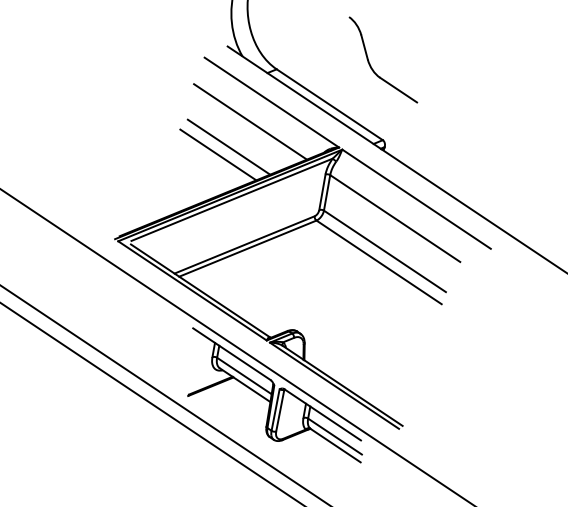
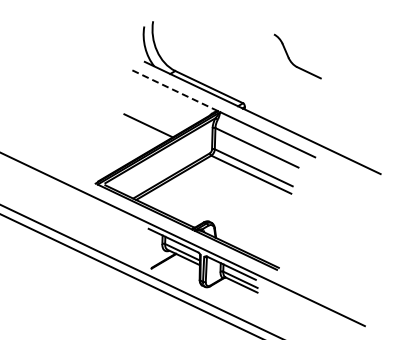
part: (372, 65) -> (291, 60), moved
line: (272, 102) -> (175, 90), solid -> dashed
line: (250, 121) -> (164, 103), removed
line: (228, 145) -> (153, 119), removed

